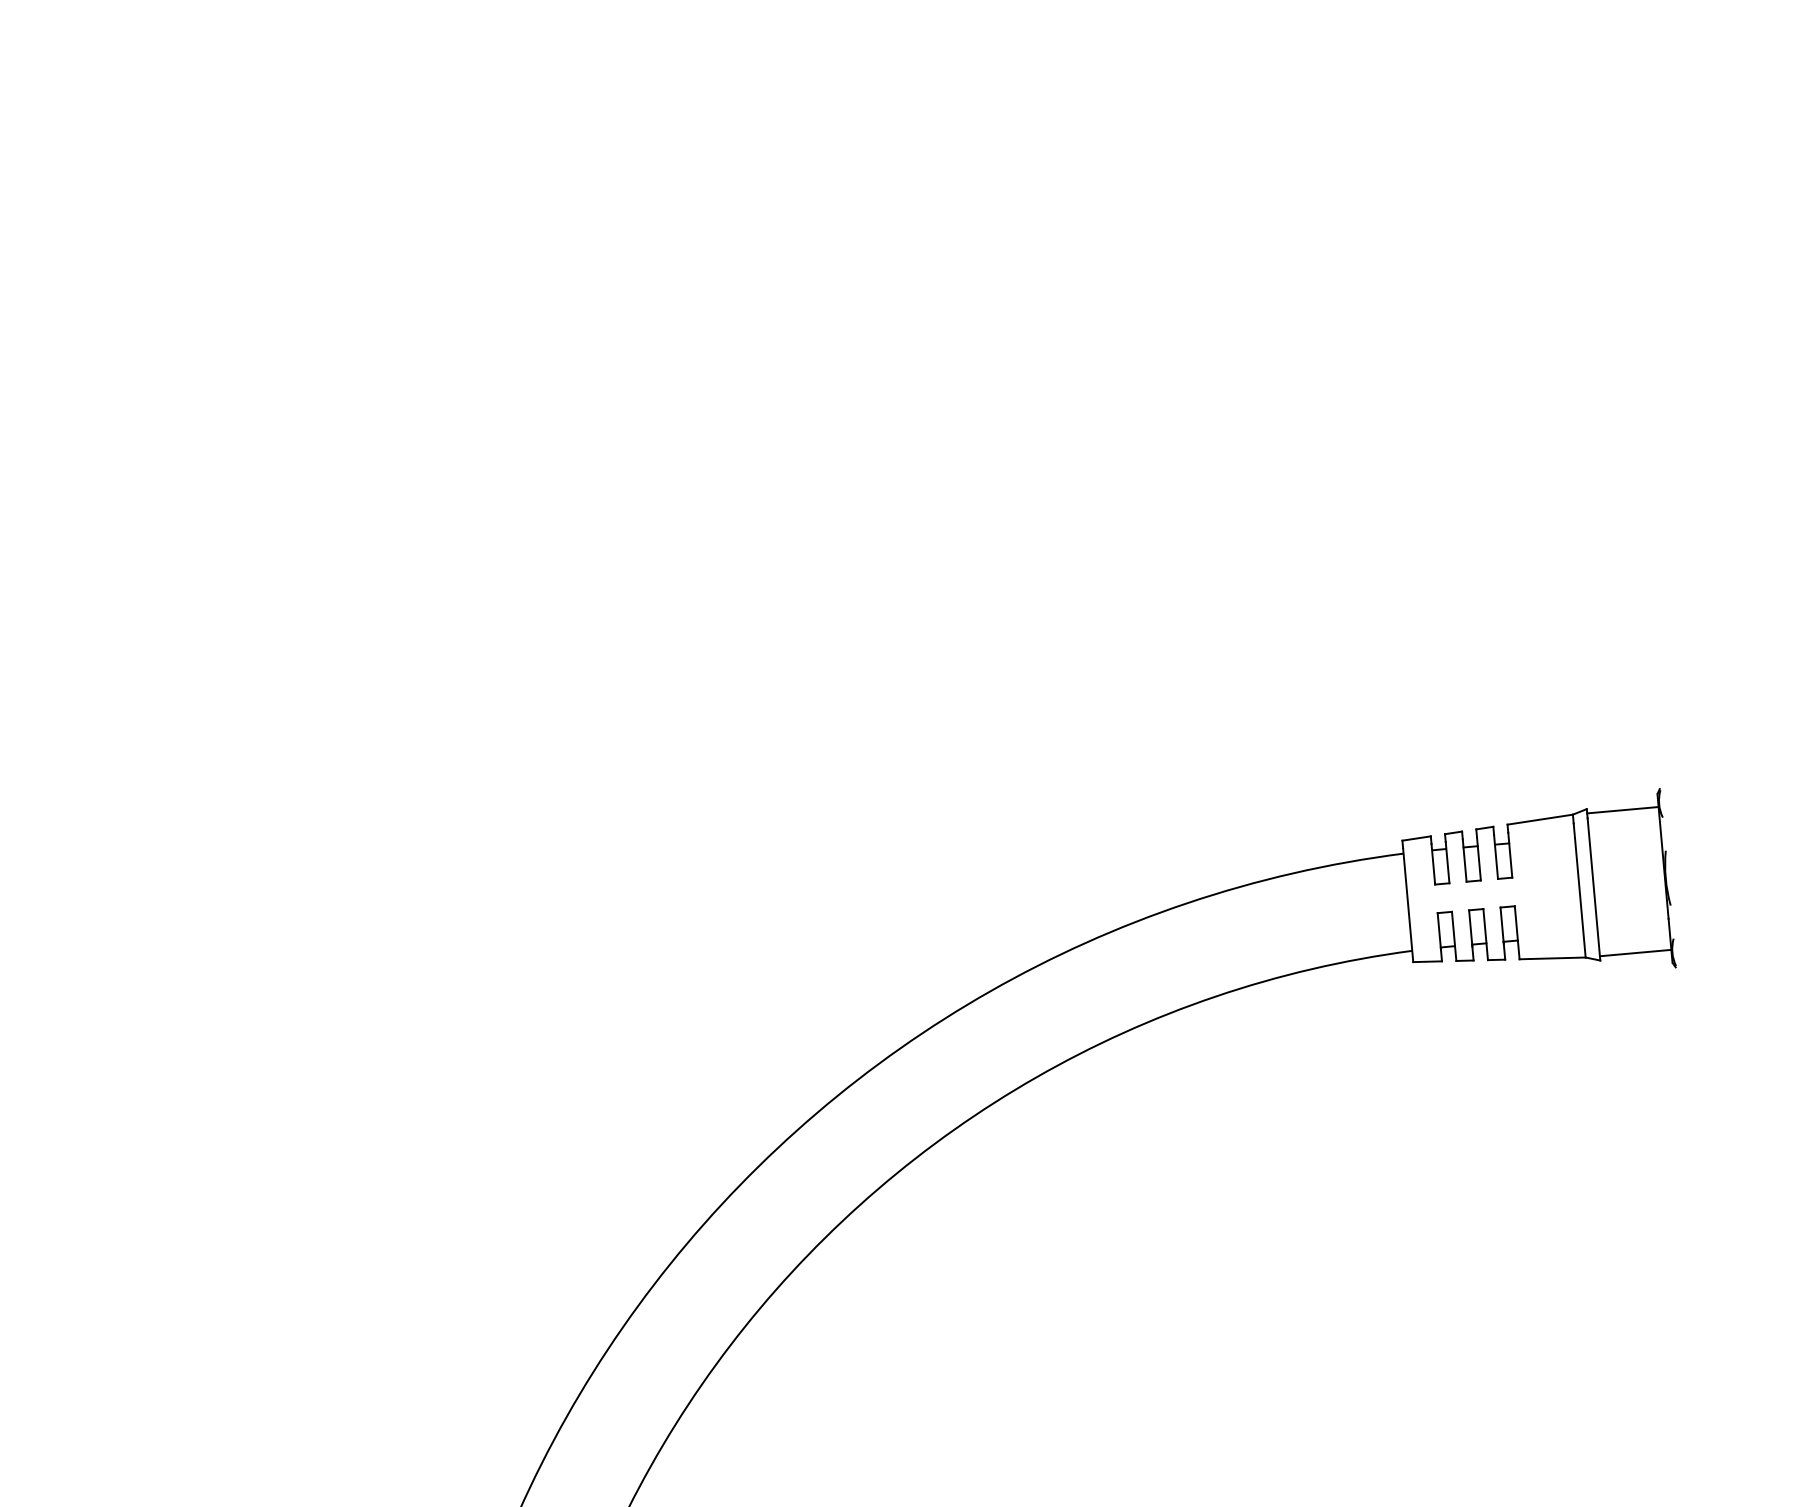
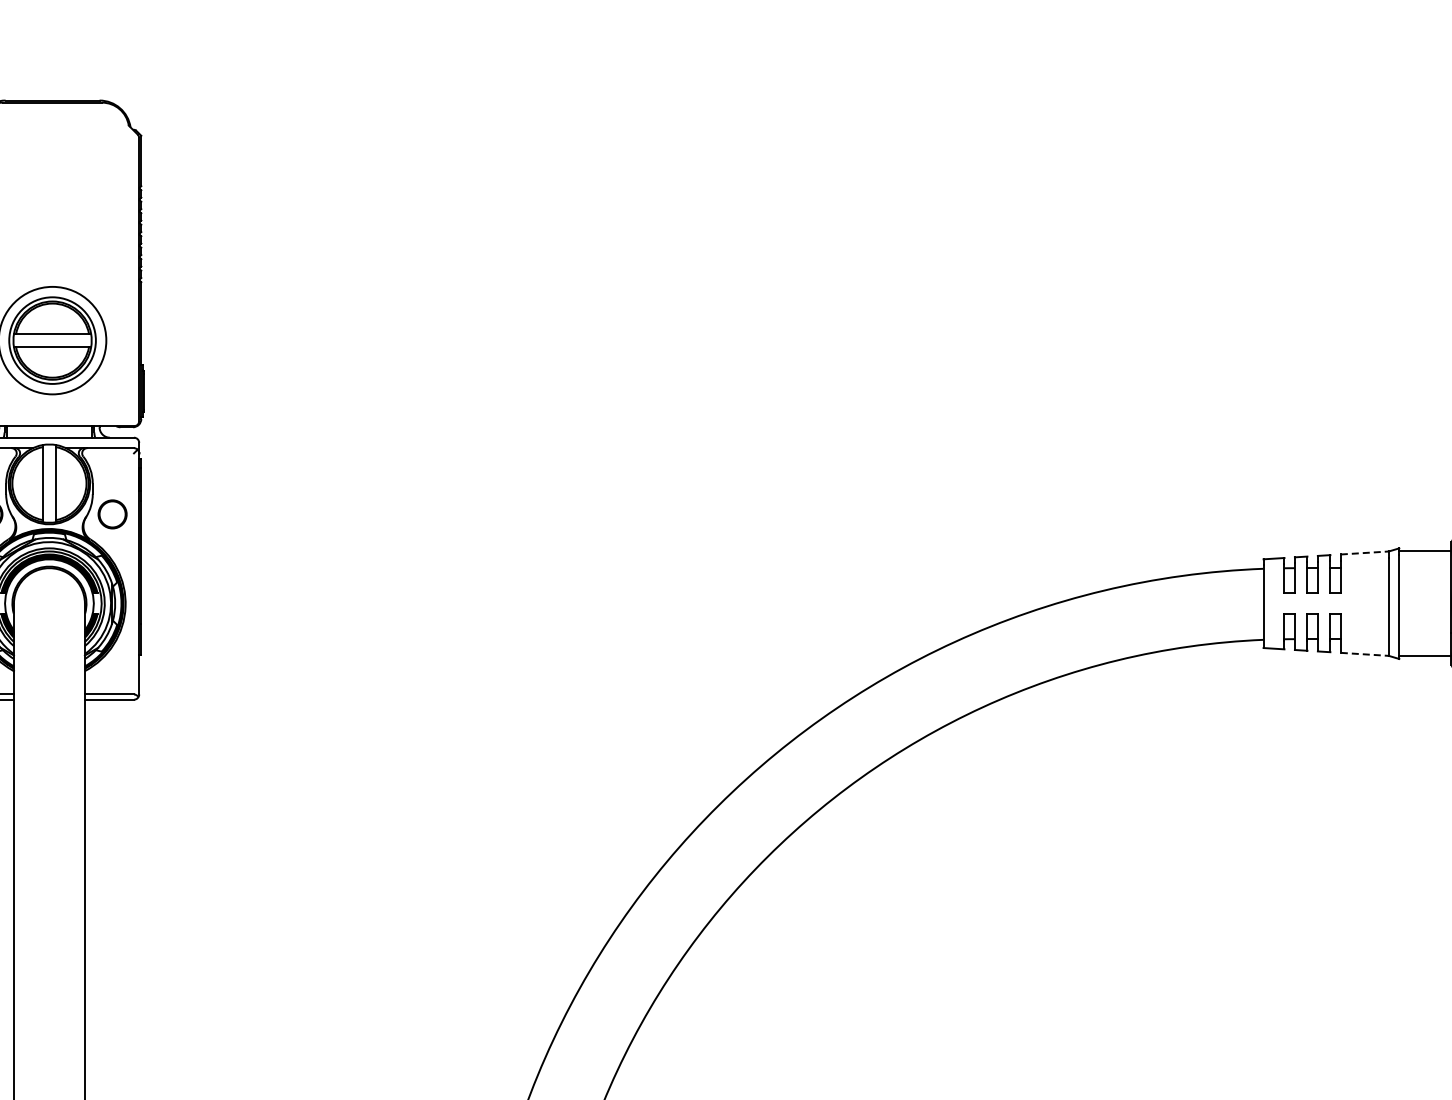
line: (1541, 818) -> (1365, 552), solid -> dashed
line: (1553, 958) -> (1365, 654), solid -> dashed

